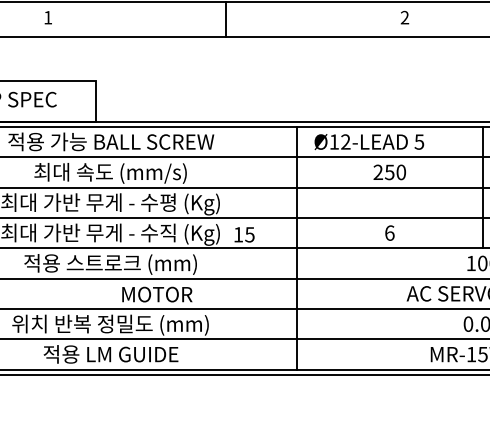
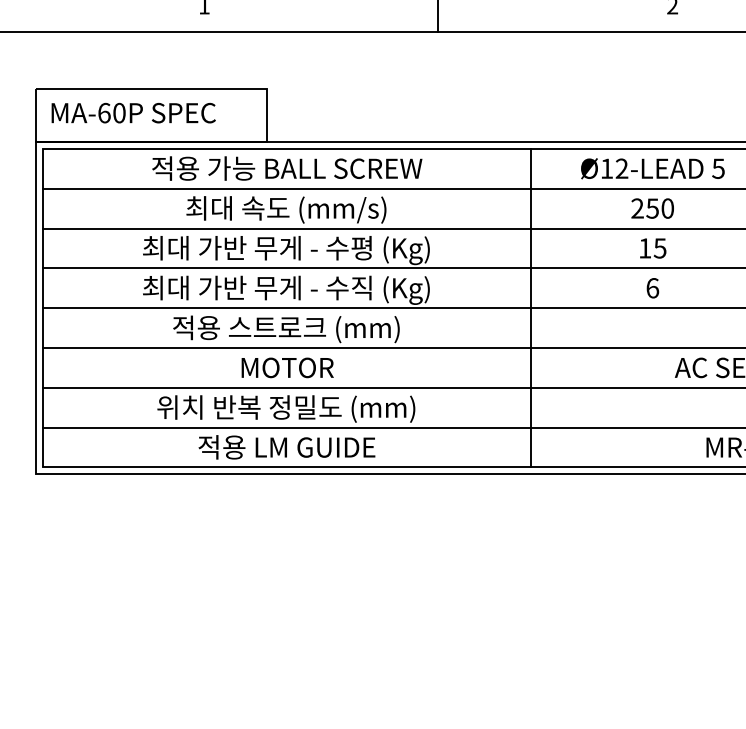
text: (369, 141) -> (652, 168), moved
text: (244, 234) -> (653, 248), moved
text: (157, 294) -> (287, 367), moved

